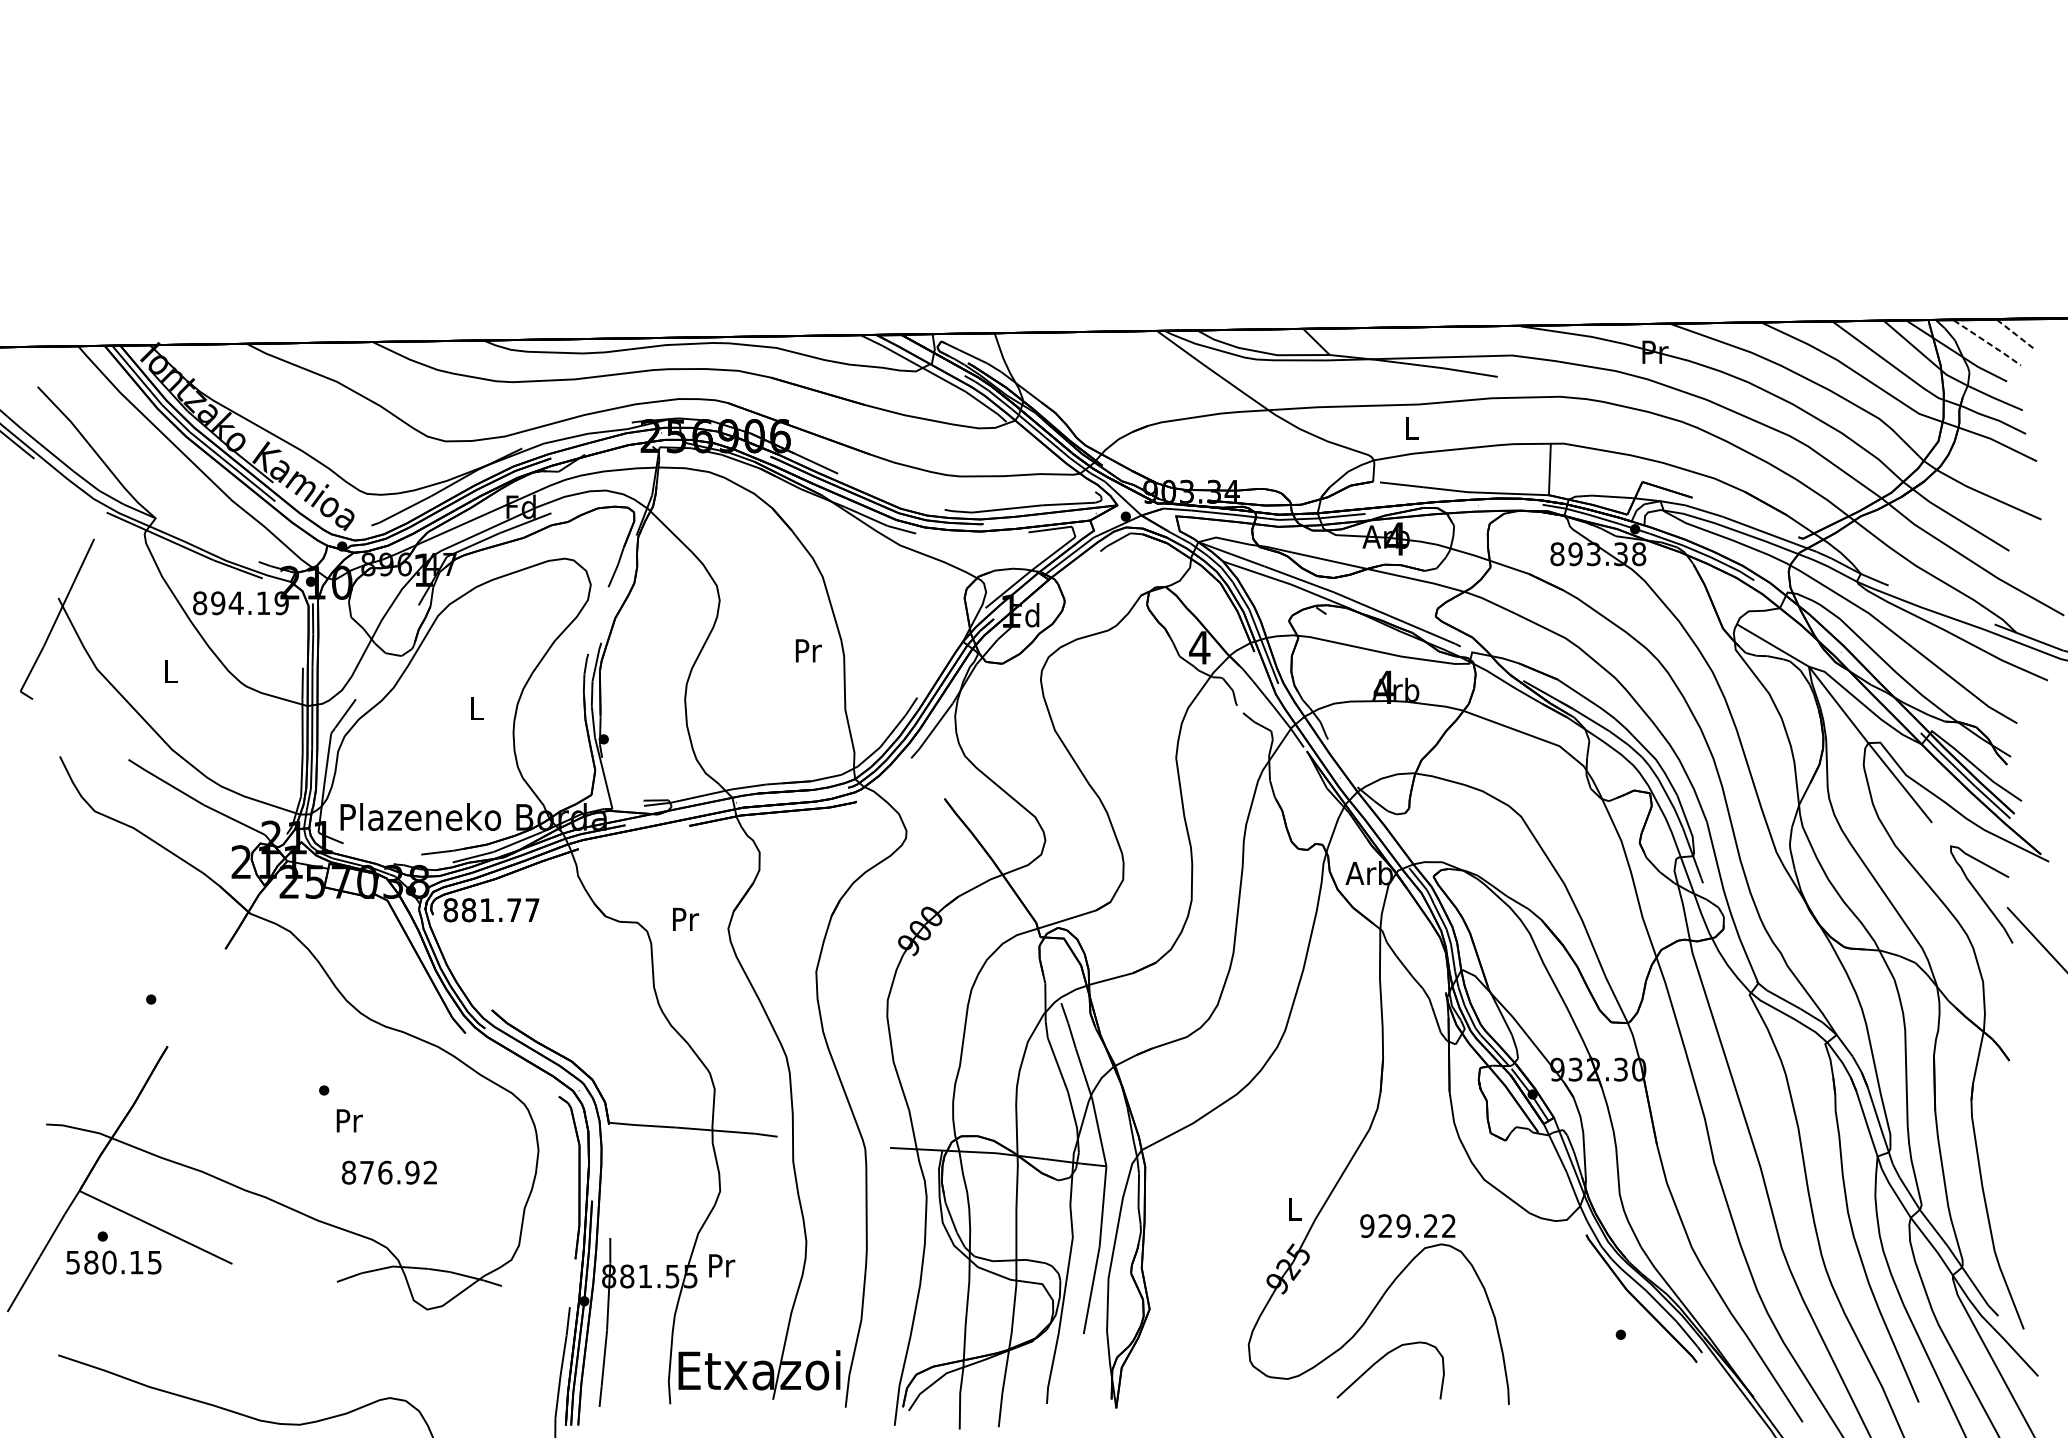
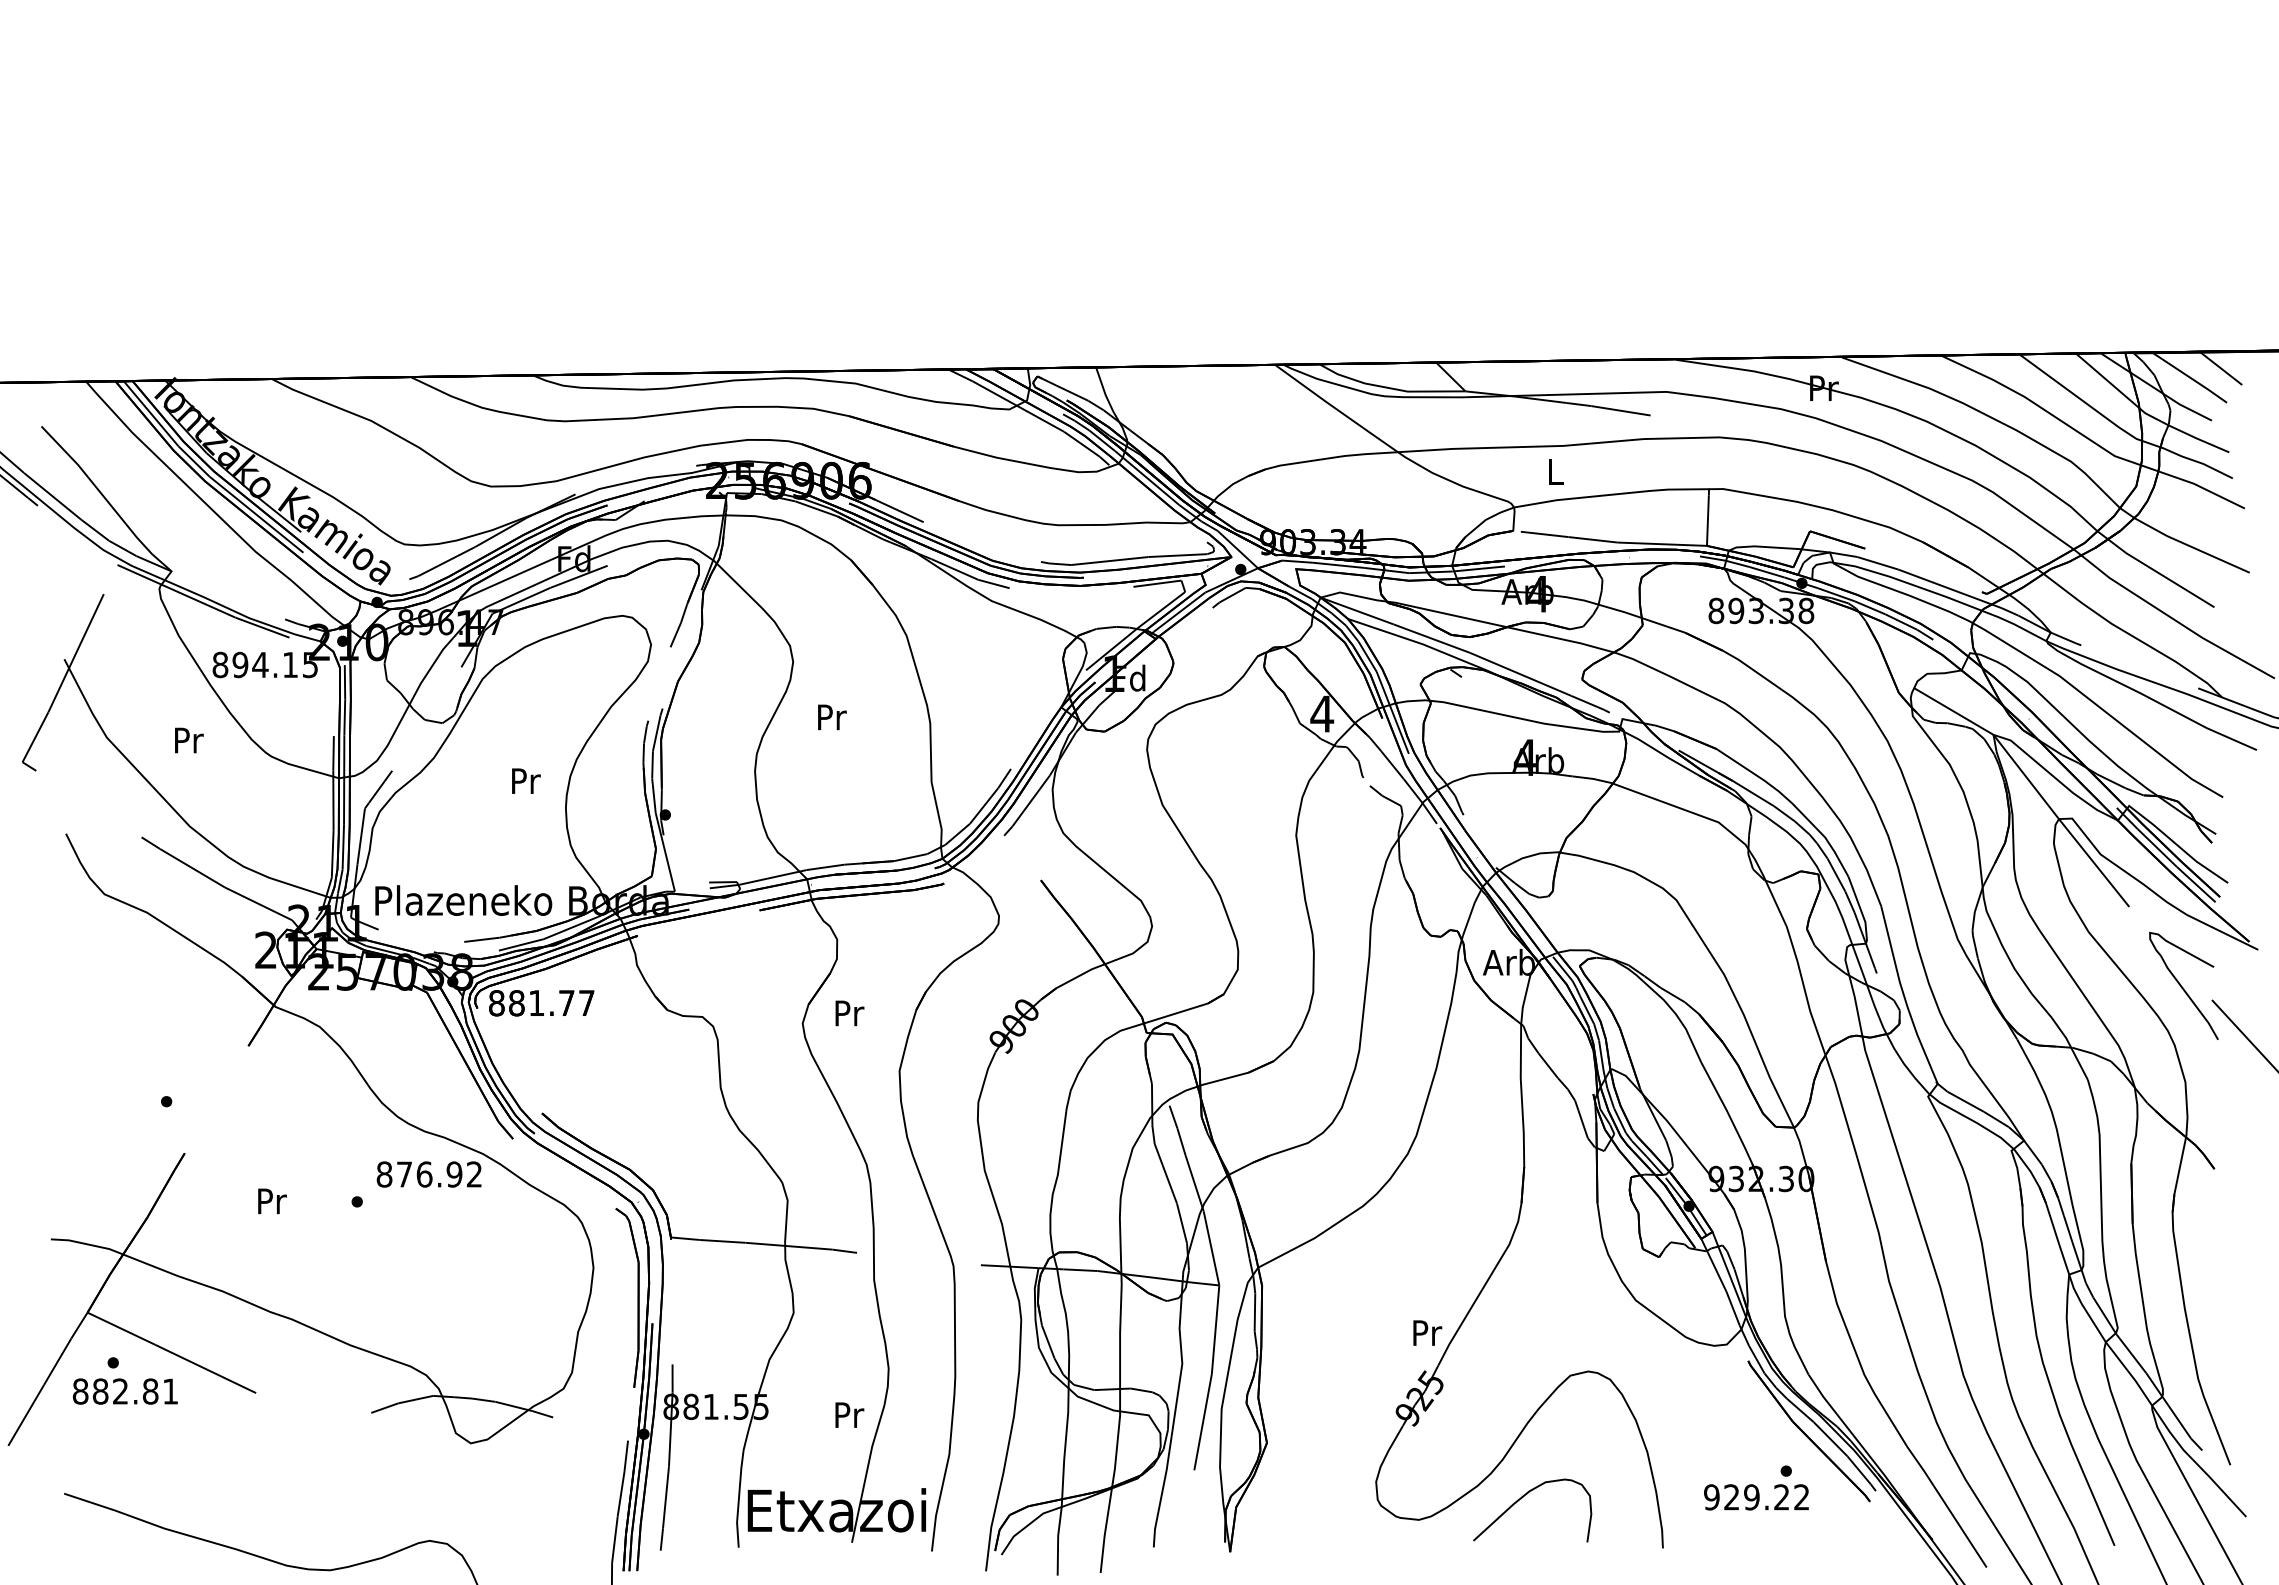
line: (2015, 335) -> (2221, 369), dashed -> solid
line: (1987, 343) -> (2190, 378), dashed -> solid
text: (281, 602) -> (310, 664), 894.19 -> 894.15
text: (808, 650) -> (832, 717), moved
text: (171, 671) -> (189, 740), L -> Pr
text: (477, 708) -> (526, 780), L -> Pr
text: (685, 919) -> (849, 1013), moved
text: (349, 1120) -> (272, 1201), moved
text: (388, 1172) -> (428, 1174), moved
text: (1295, 1208) -> (1427, 1332), L -> Pr
text: (1407, 1226) -> (1756, 1497), moved
text: (112, 1262) -> (124, 1391), 580.15 -> 882.81
text: (721, 1265) -> (849, 1414), moved

